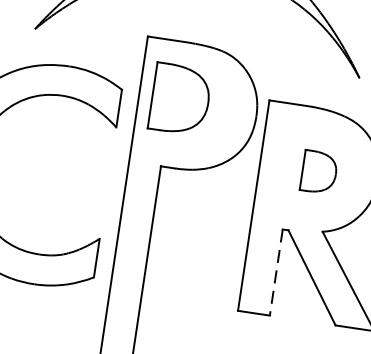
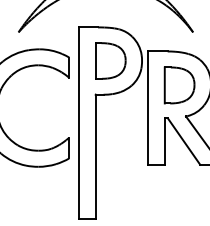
part: (180, 98) -> (110, 60), moved
part: (319, 172) -> (179, 85), size x1.67
line: (275, 274) -> (164, 142), dashed -> solid

